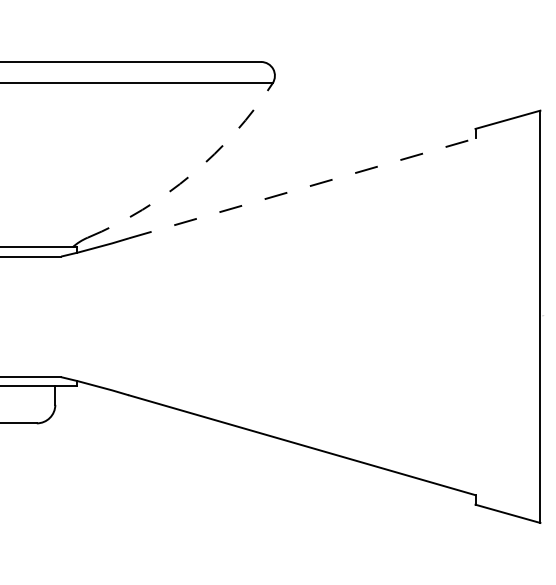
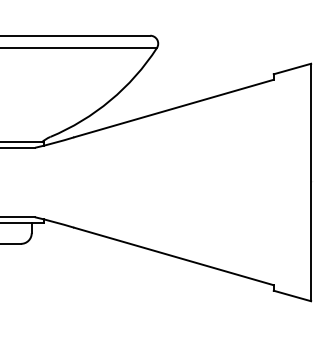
arc: (192, 174) -> (110, 100), dashed -> solid
line: (301, 188) -> (173, 108), dashed -> solid

